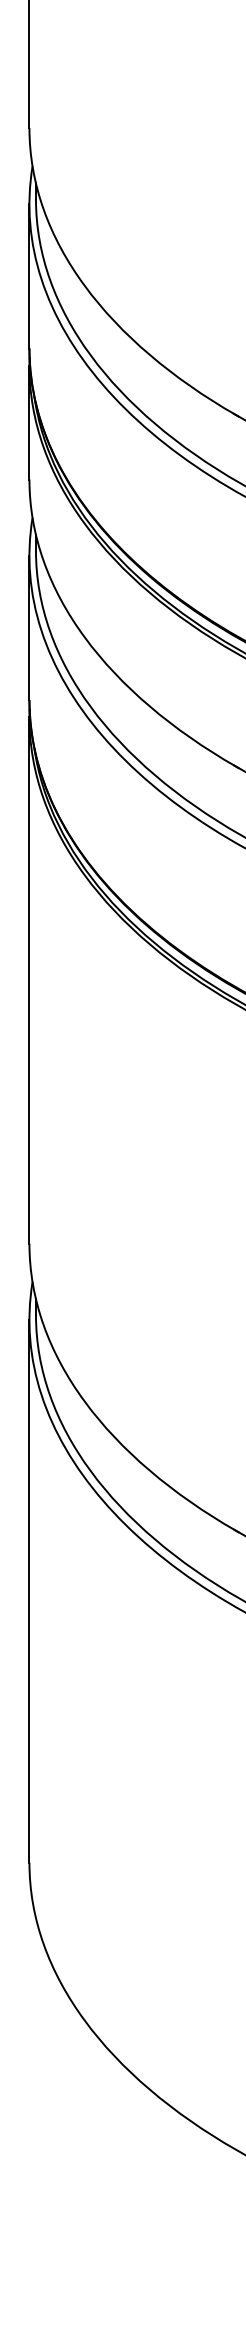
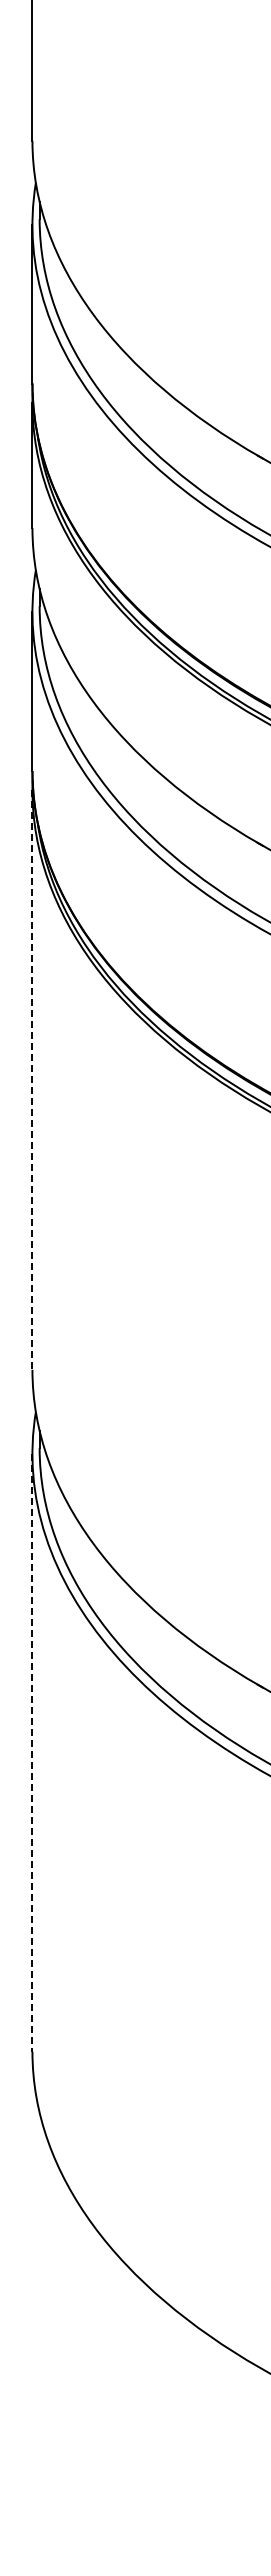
line: (29, 980) -> (32, 1079), solid -> dashed
line: (29, 1591) -> (32, 1752), solid -> dashed

